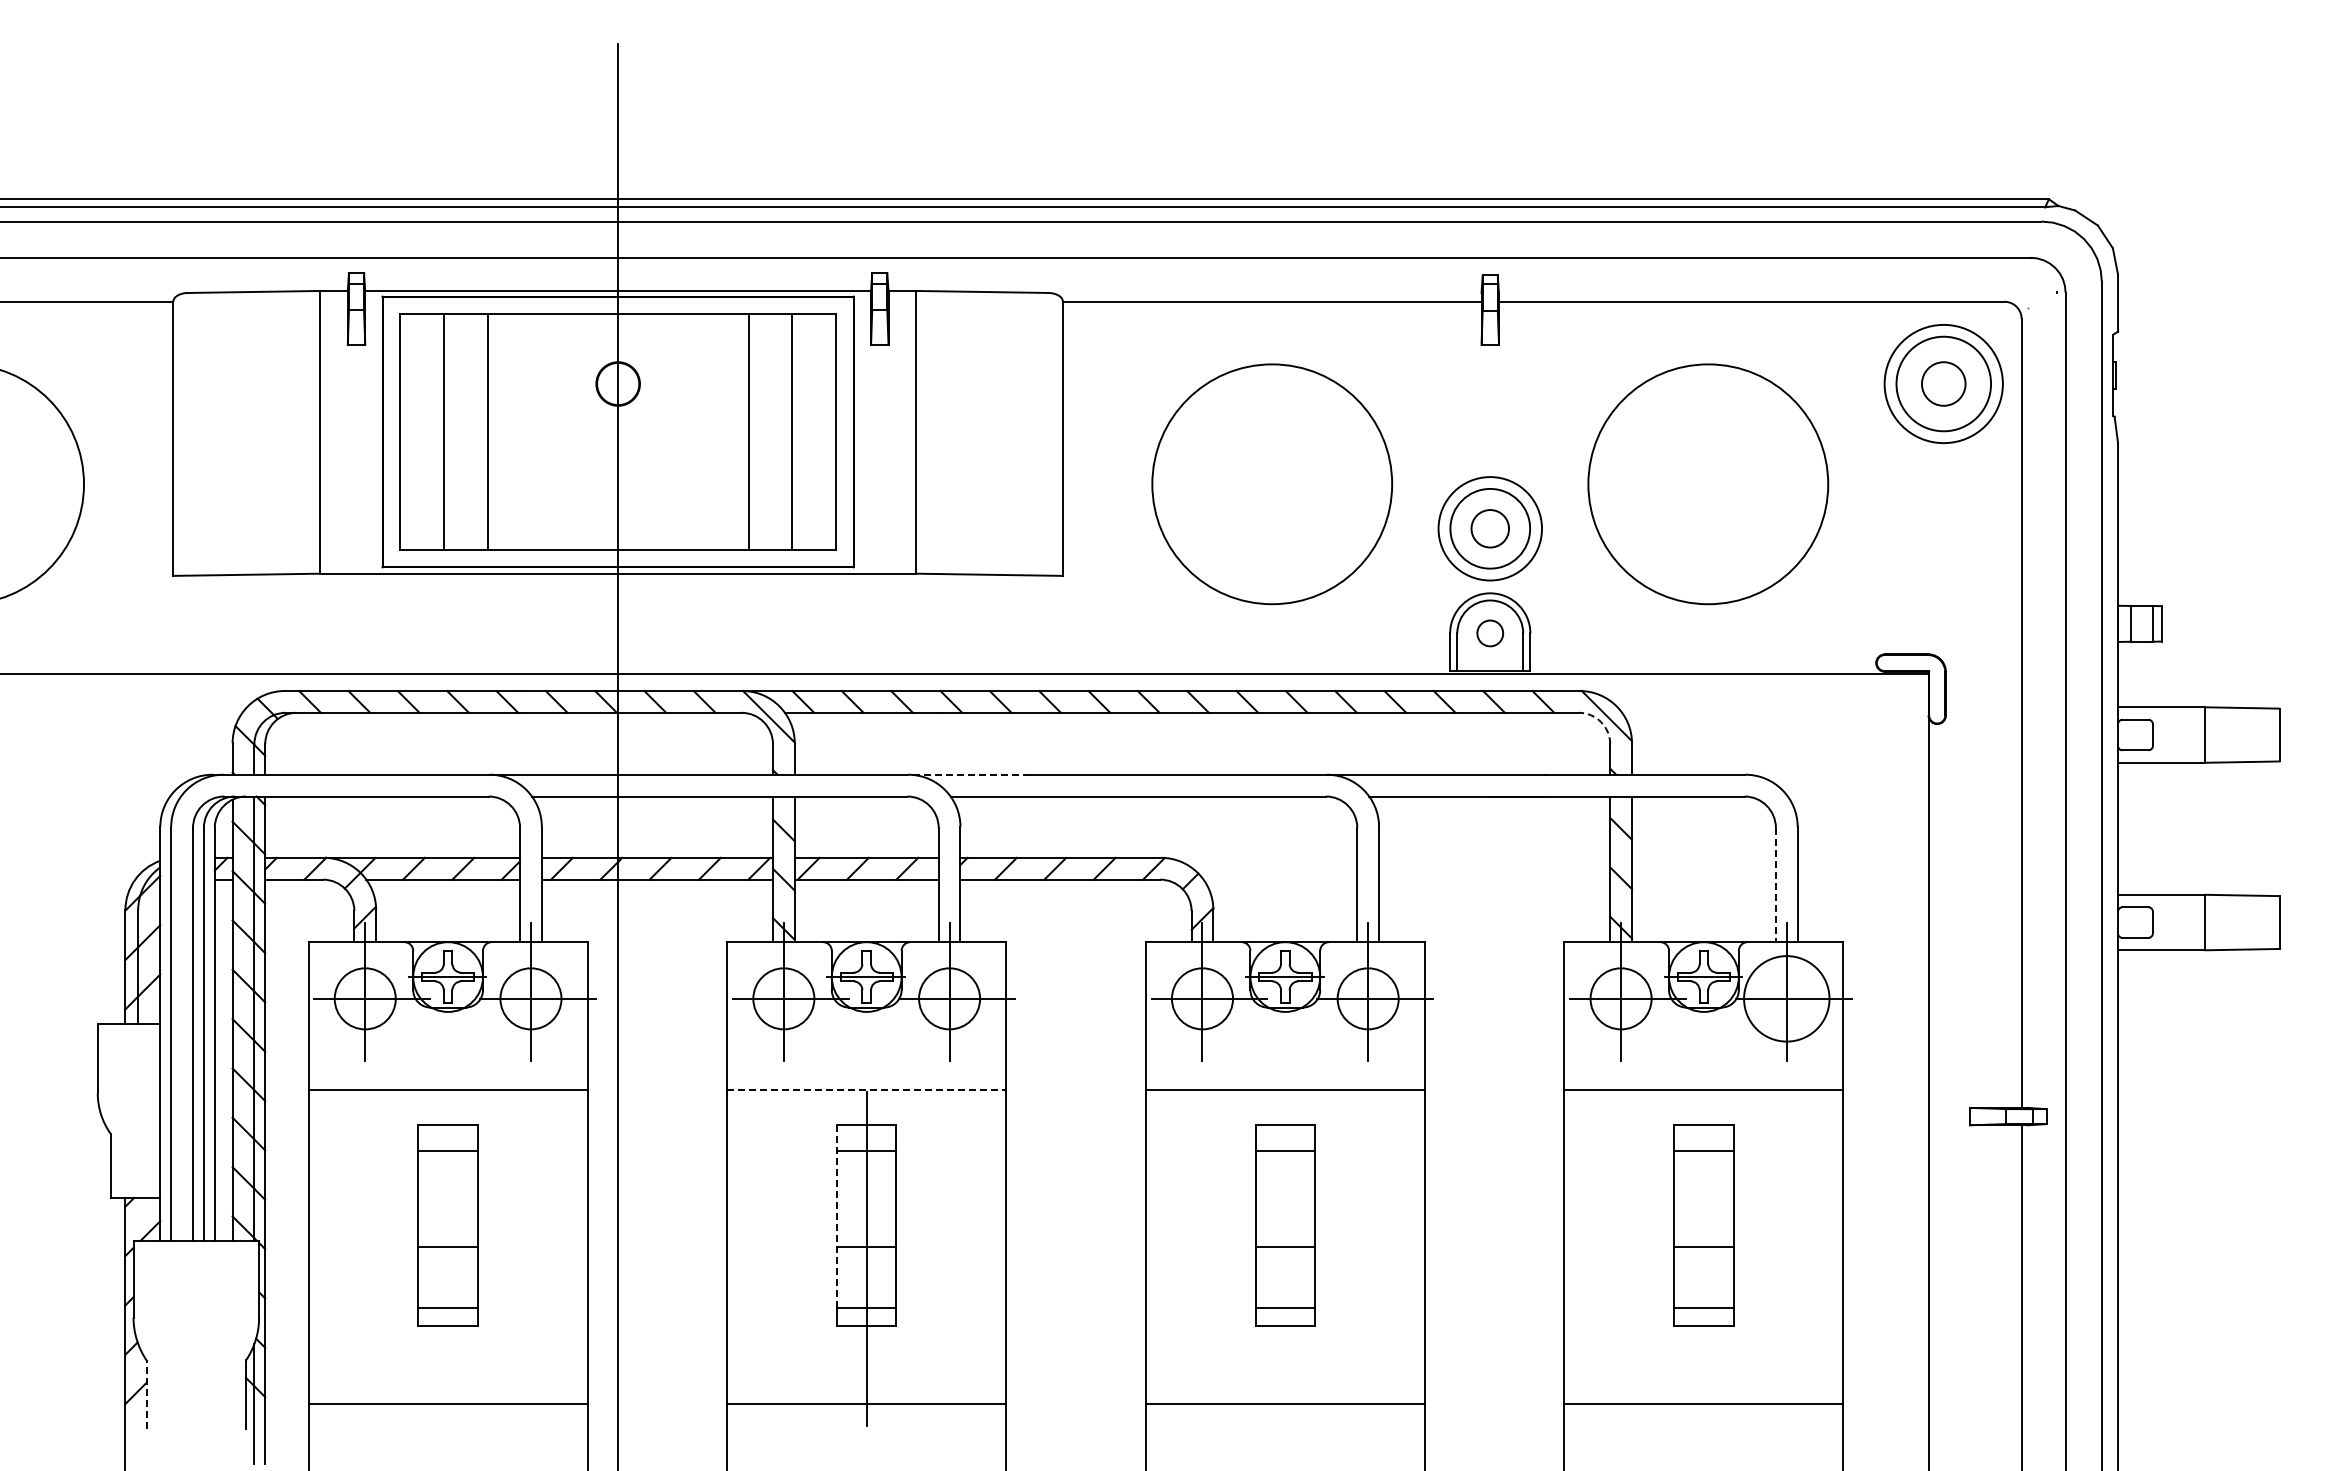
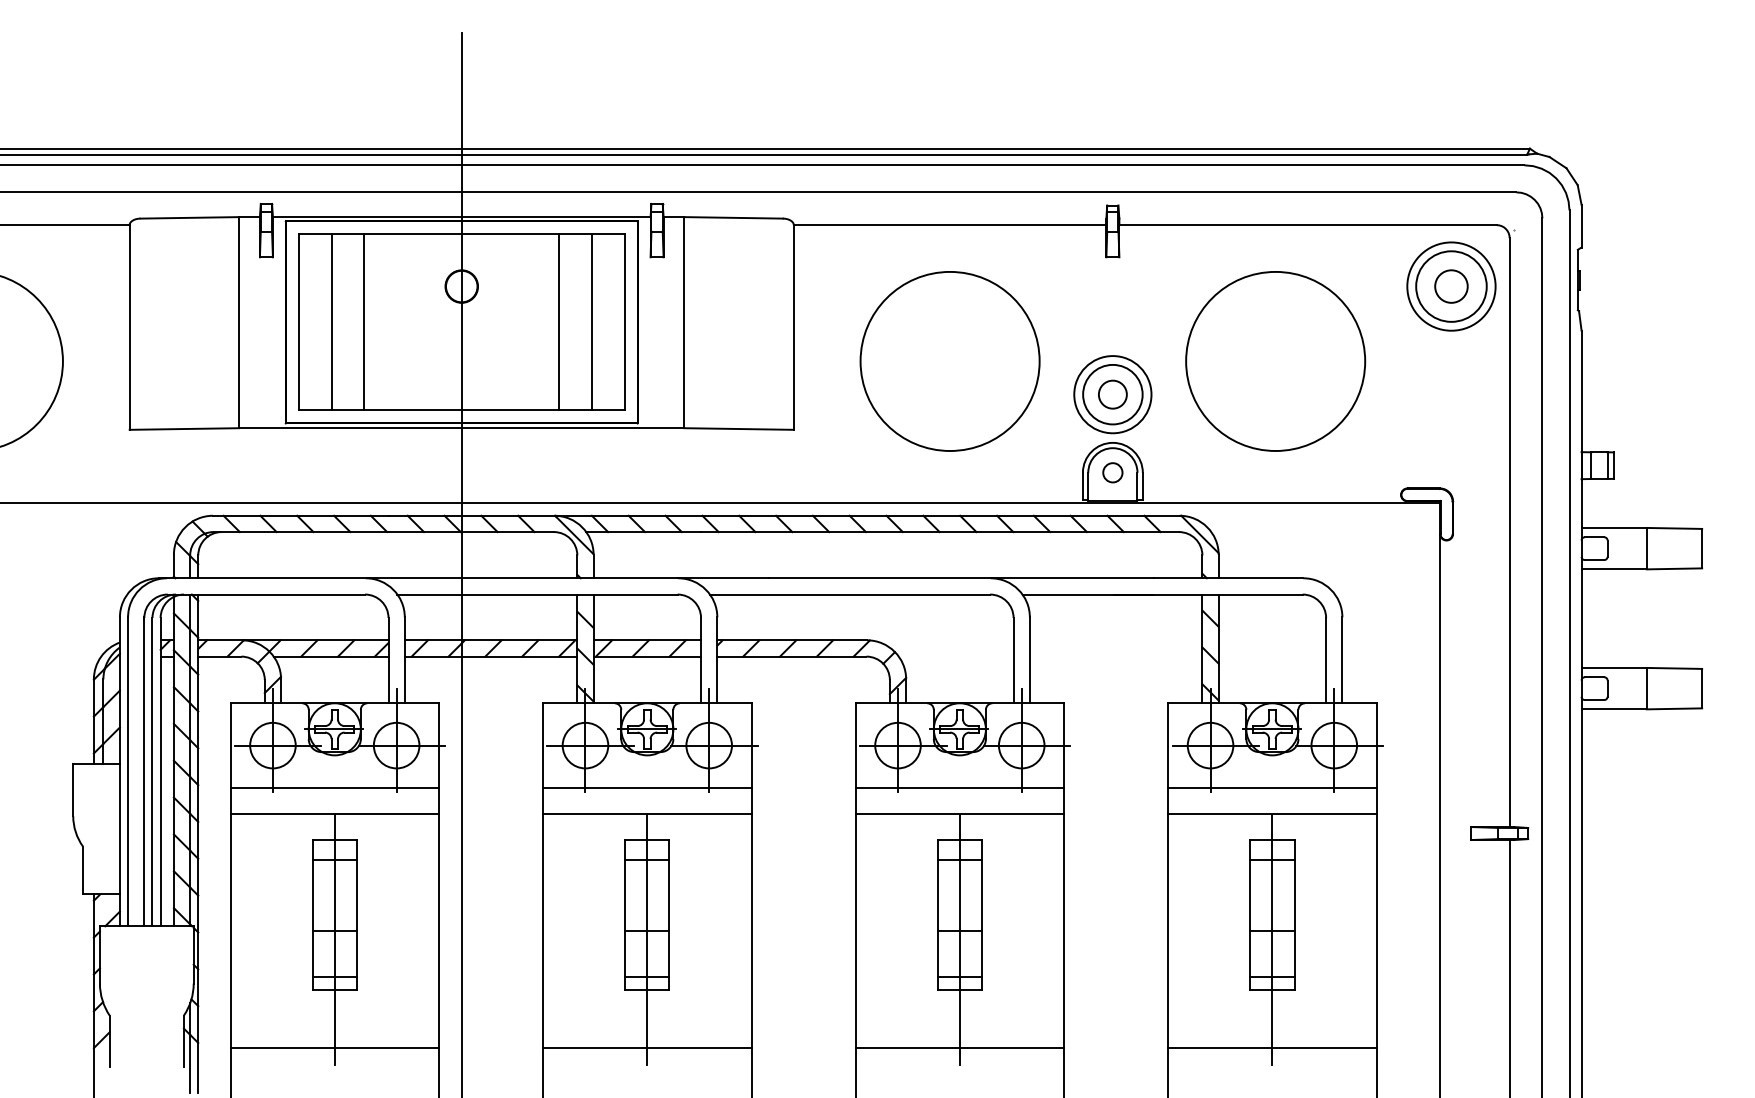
arc: (1601, 722) -> (1195, 539), dashed -> solid
line: (968, 774) -> (723, 578), dashed -> solid
line: (1775, 885) -> (1325, 660), dashed -> solid
circle: (1786, 998) -> (1334, 745), size x0.71
line: (447, 1055) -> (334, 787), added
line: (866, 1055) -> (647, 787), added
line: (1284, 1055) -> (959, 787), added
line: (1703, 1055) -> (1272, 787), added
line: (866, 1090) -> (647, 814), dashed -> solid
line: (837, 1216) -> (625, 908), dashed -> solid
line: (448, 1259) -> (335, 940), added
line: (1285, 1259) -> (959, 940), added
line: (1703, 1259) -> (1272, 940), added
line: (146, 1394) -> (109, 1041), dashed -> solid

